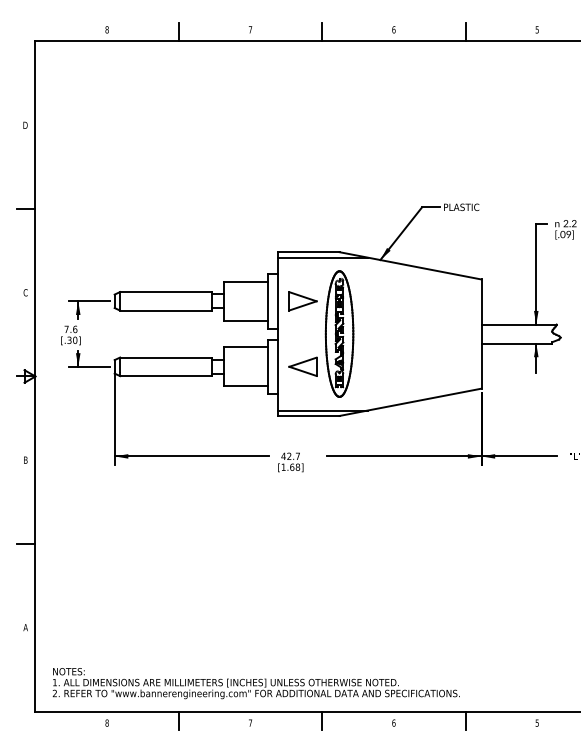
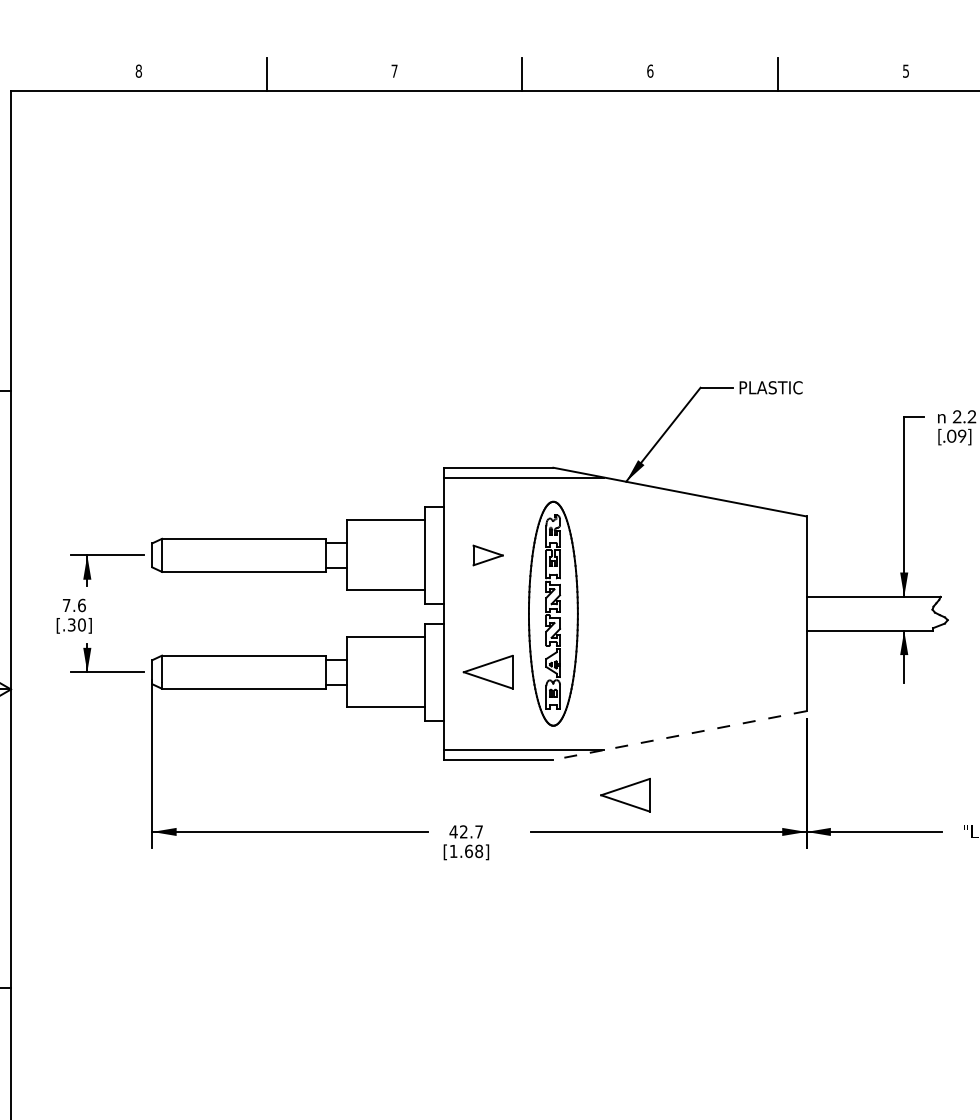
part: (302, 301) -> (487, 555), size x0.6
line: (410, 402) -> (679, 735), solid -> dashed
part: (379, 435) -> (624, 794), added

